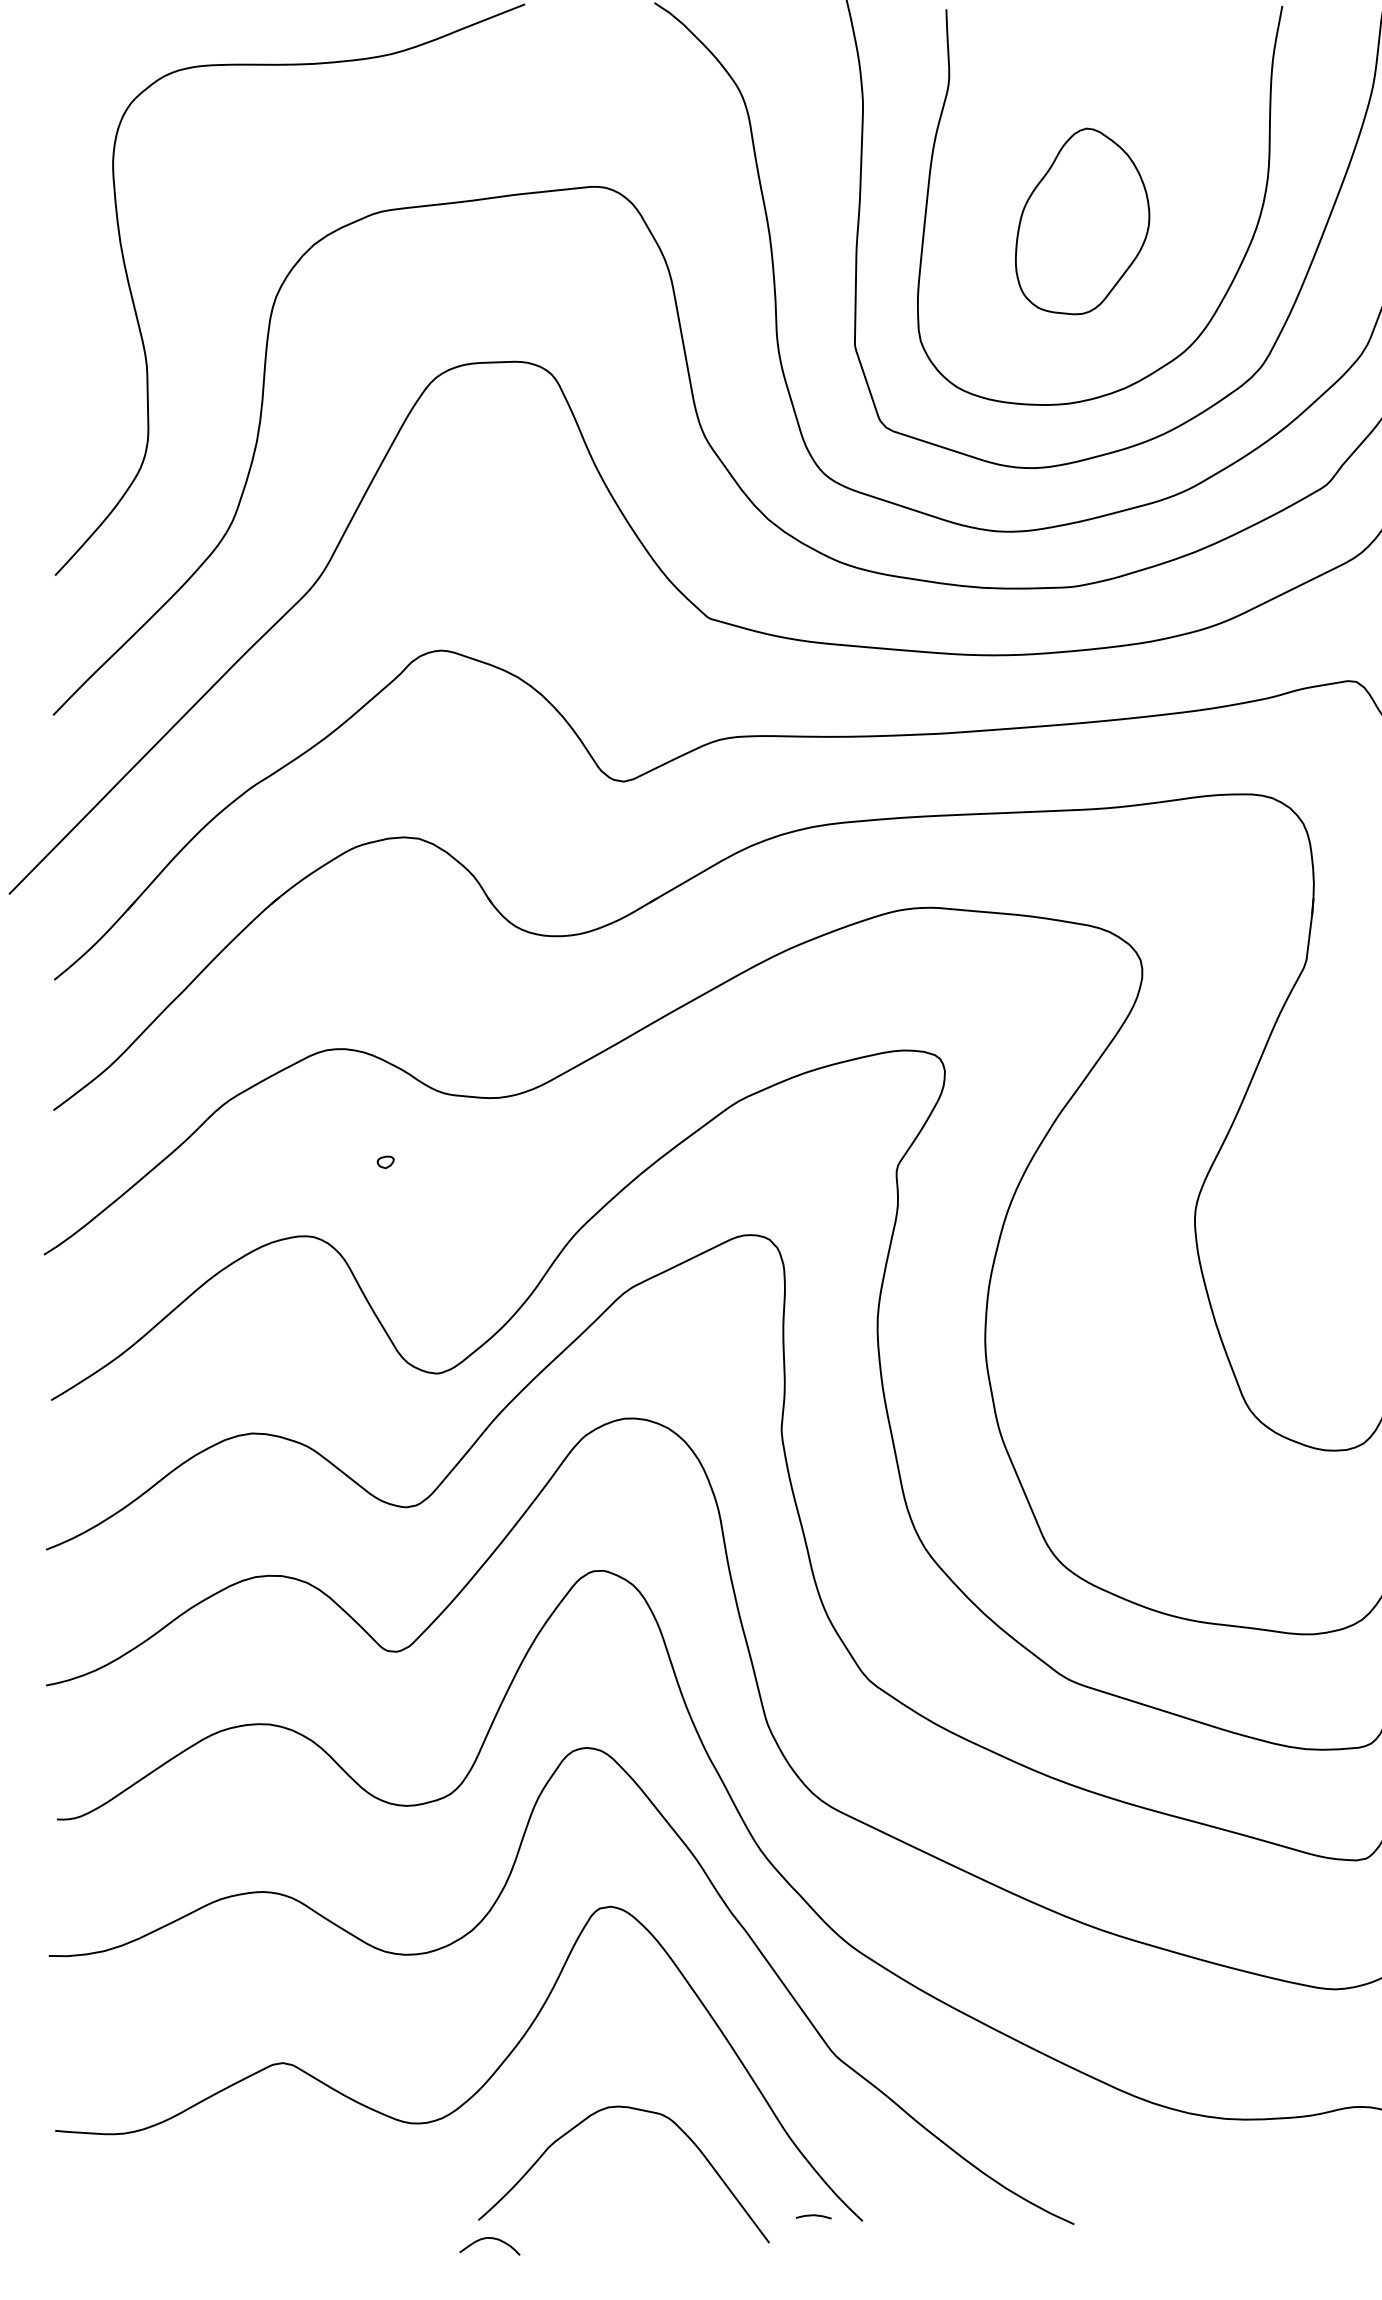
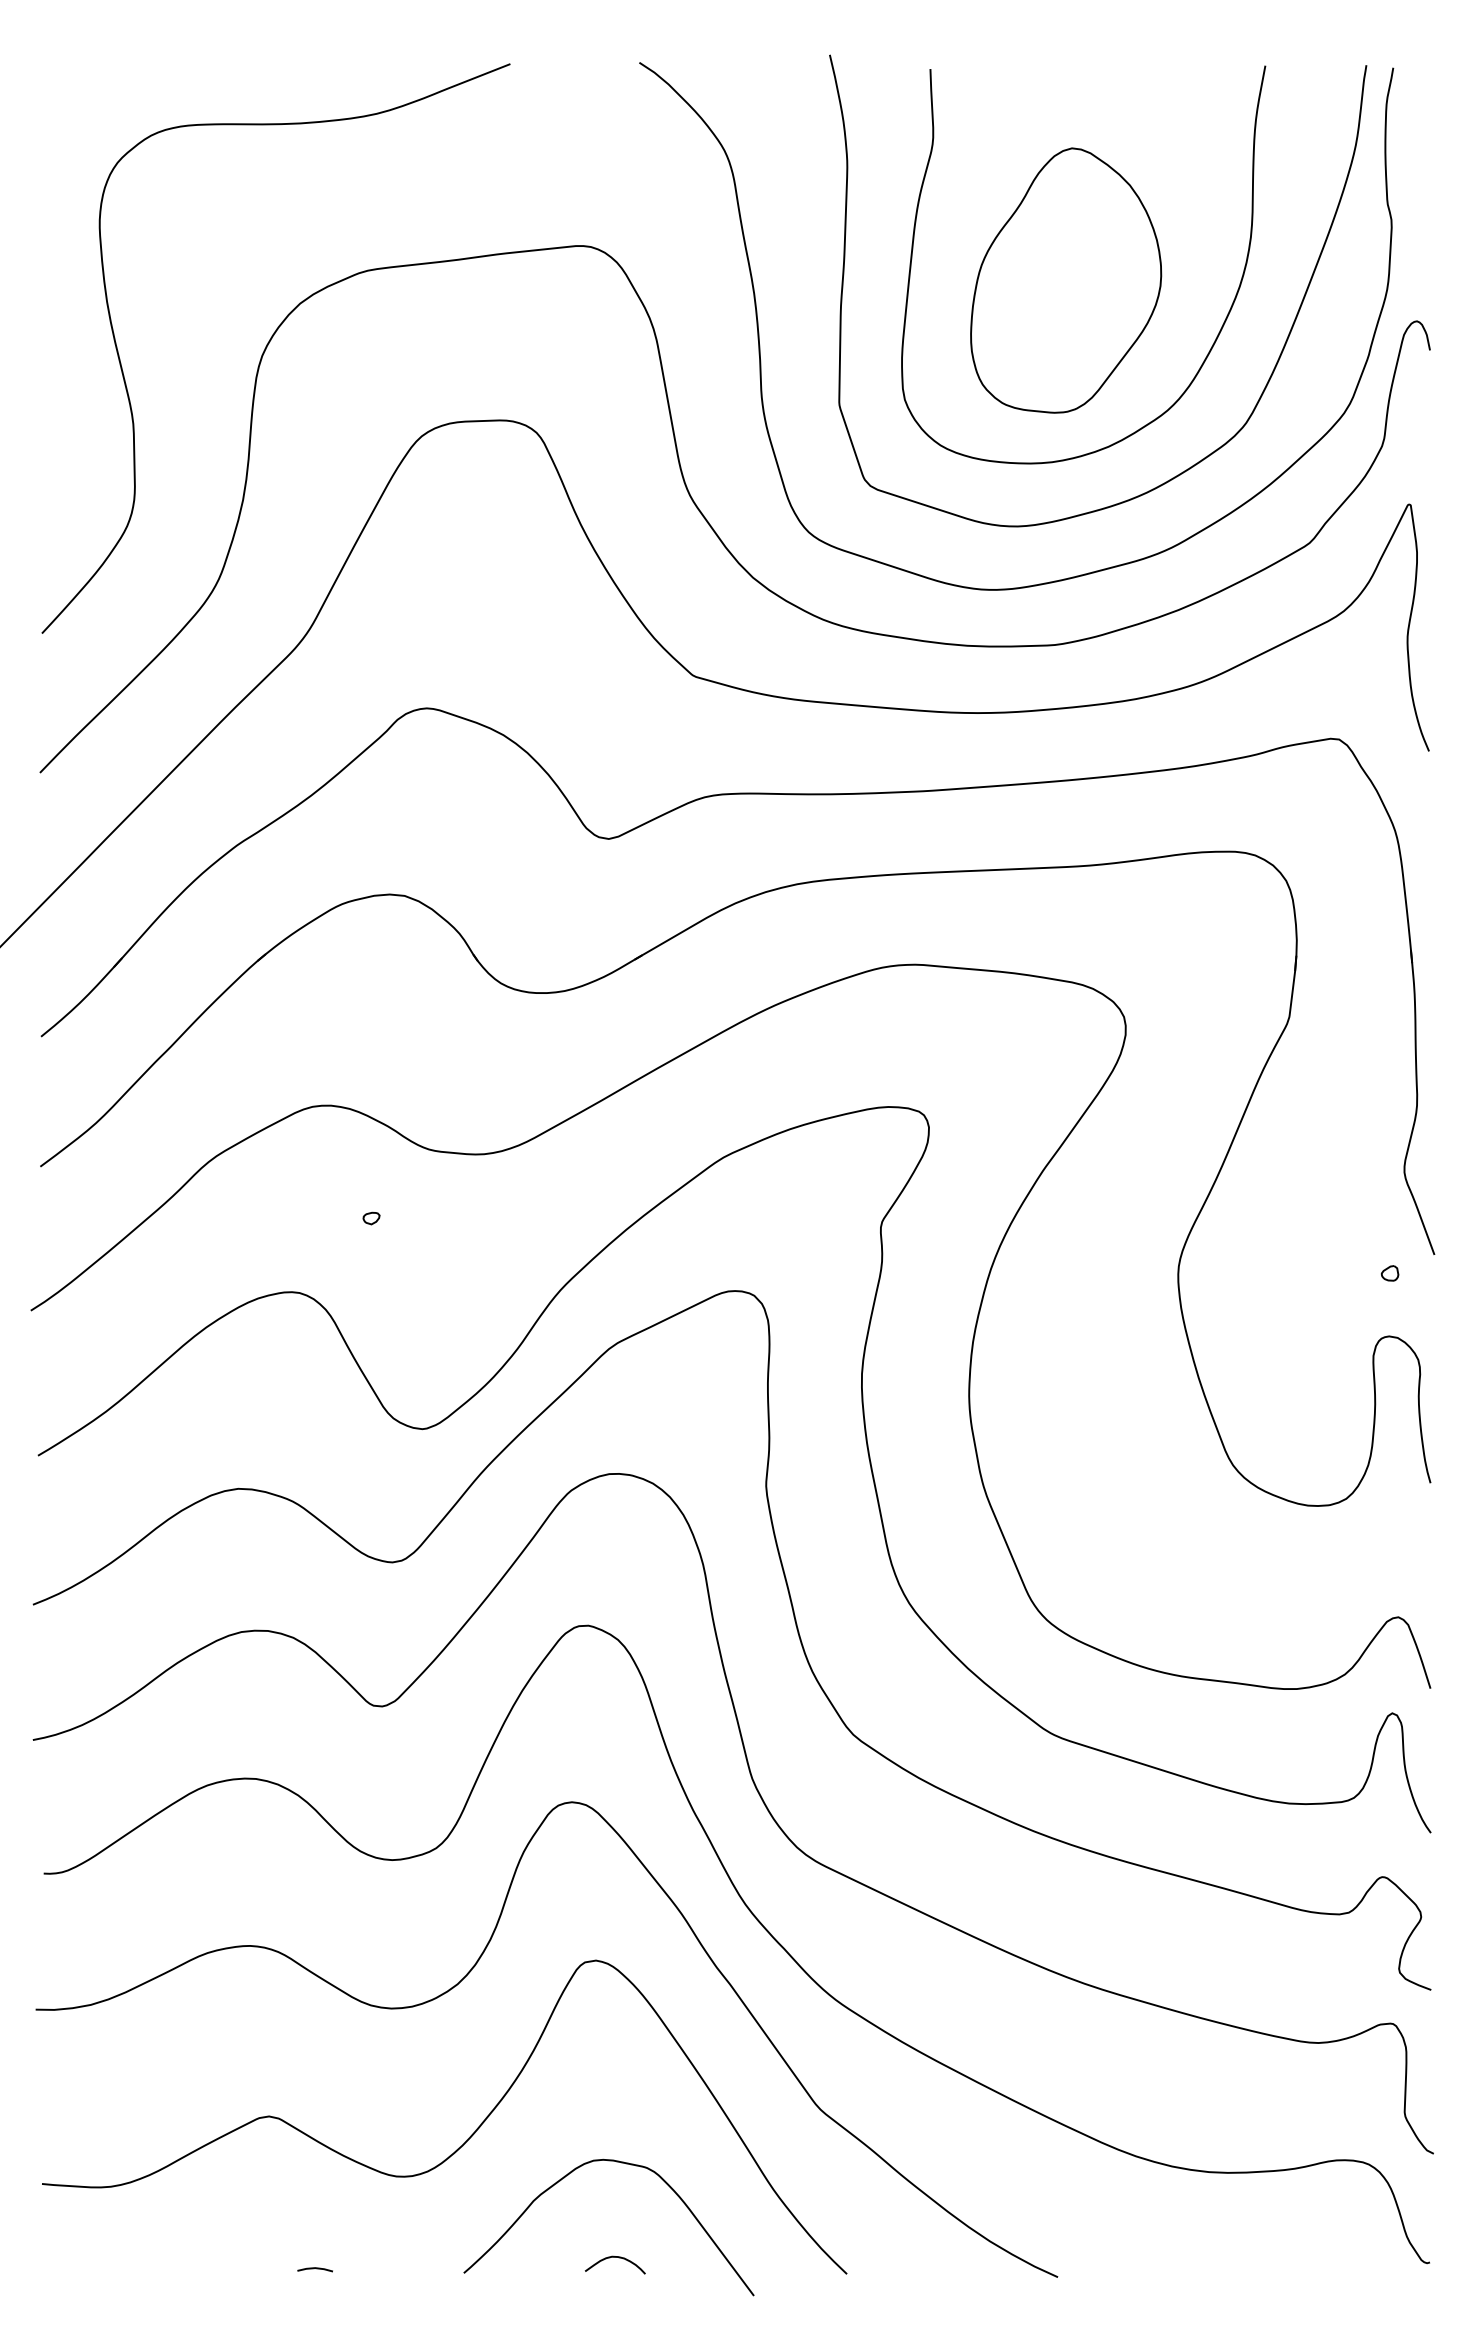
part: (1082, 221) -> (1066, 280), size x1.43
line: (813, 2216) -> (314, 2269), moved
curve: (490, 2238) -> (615, 2257), moved

